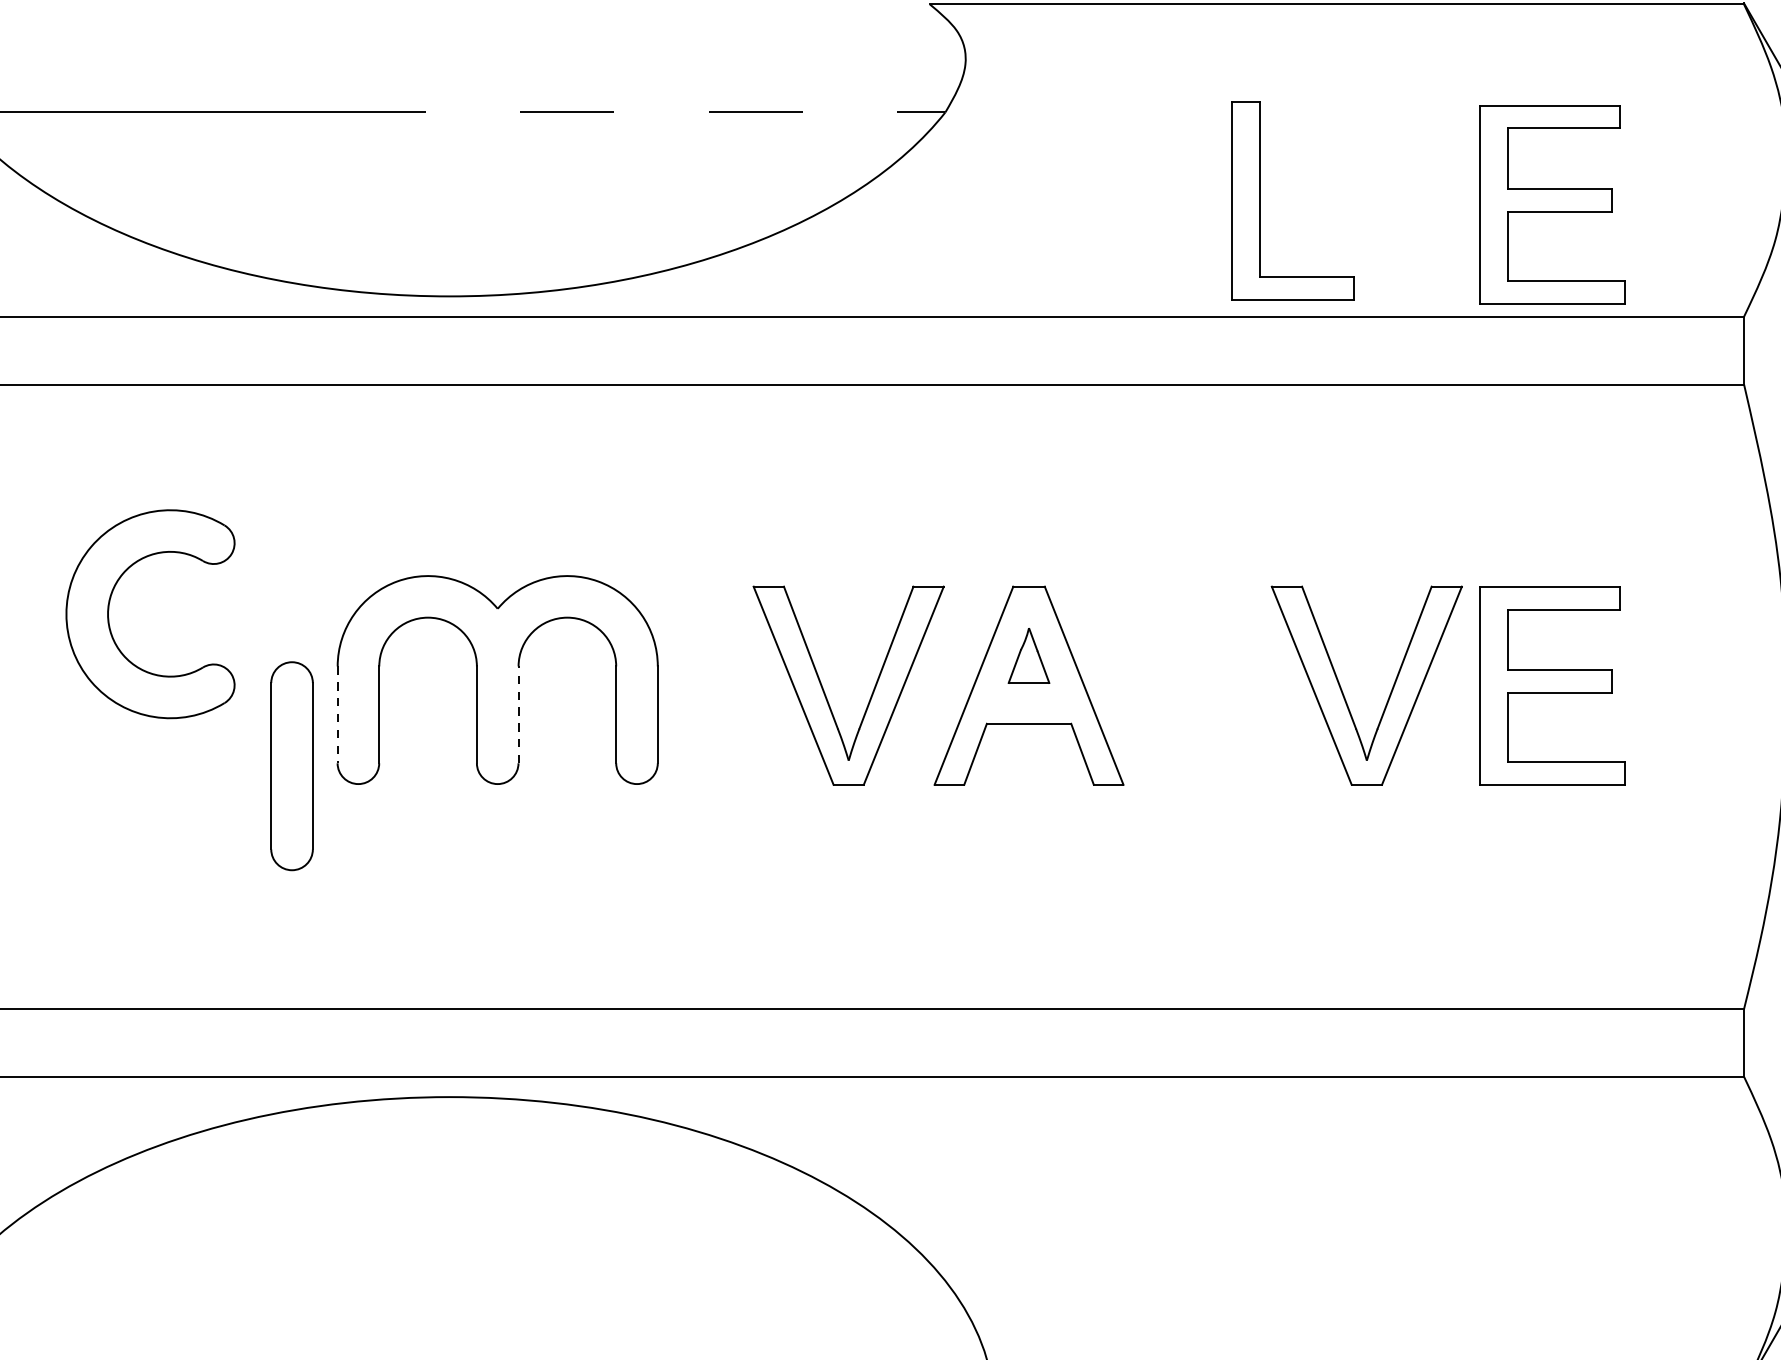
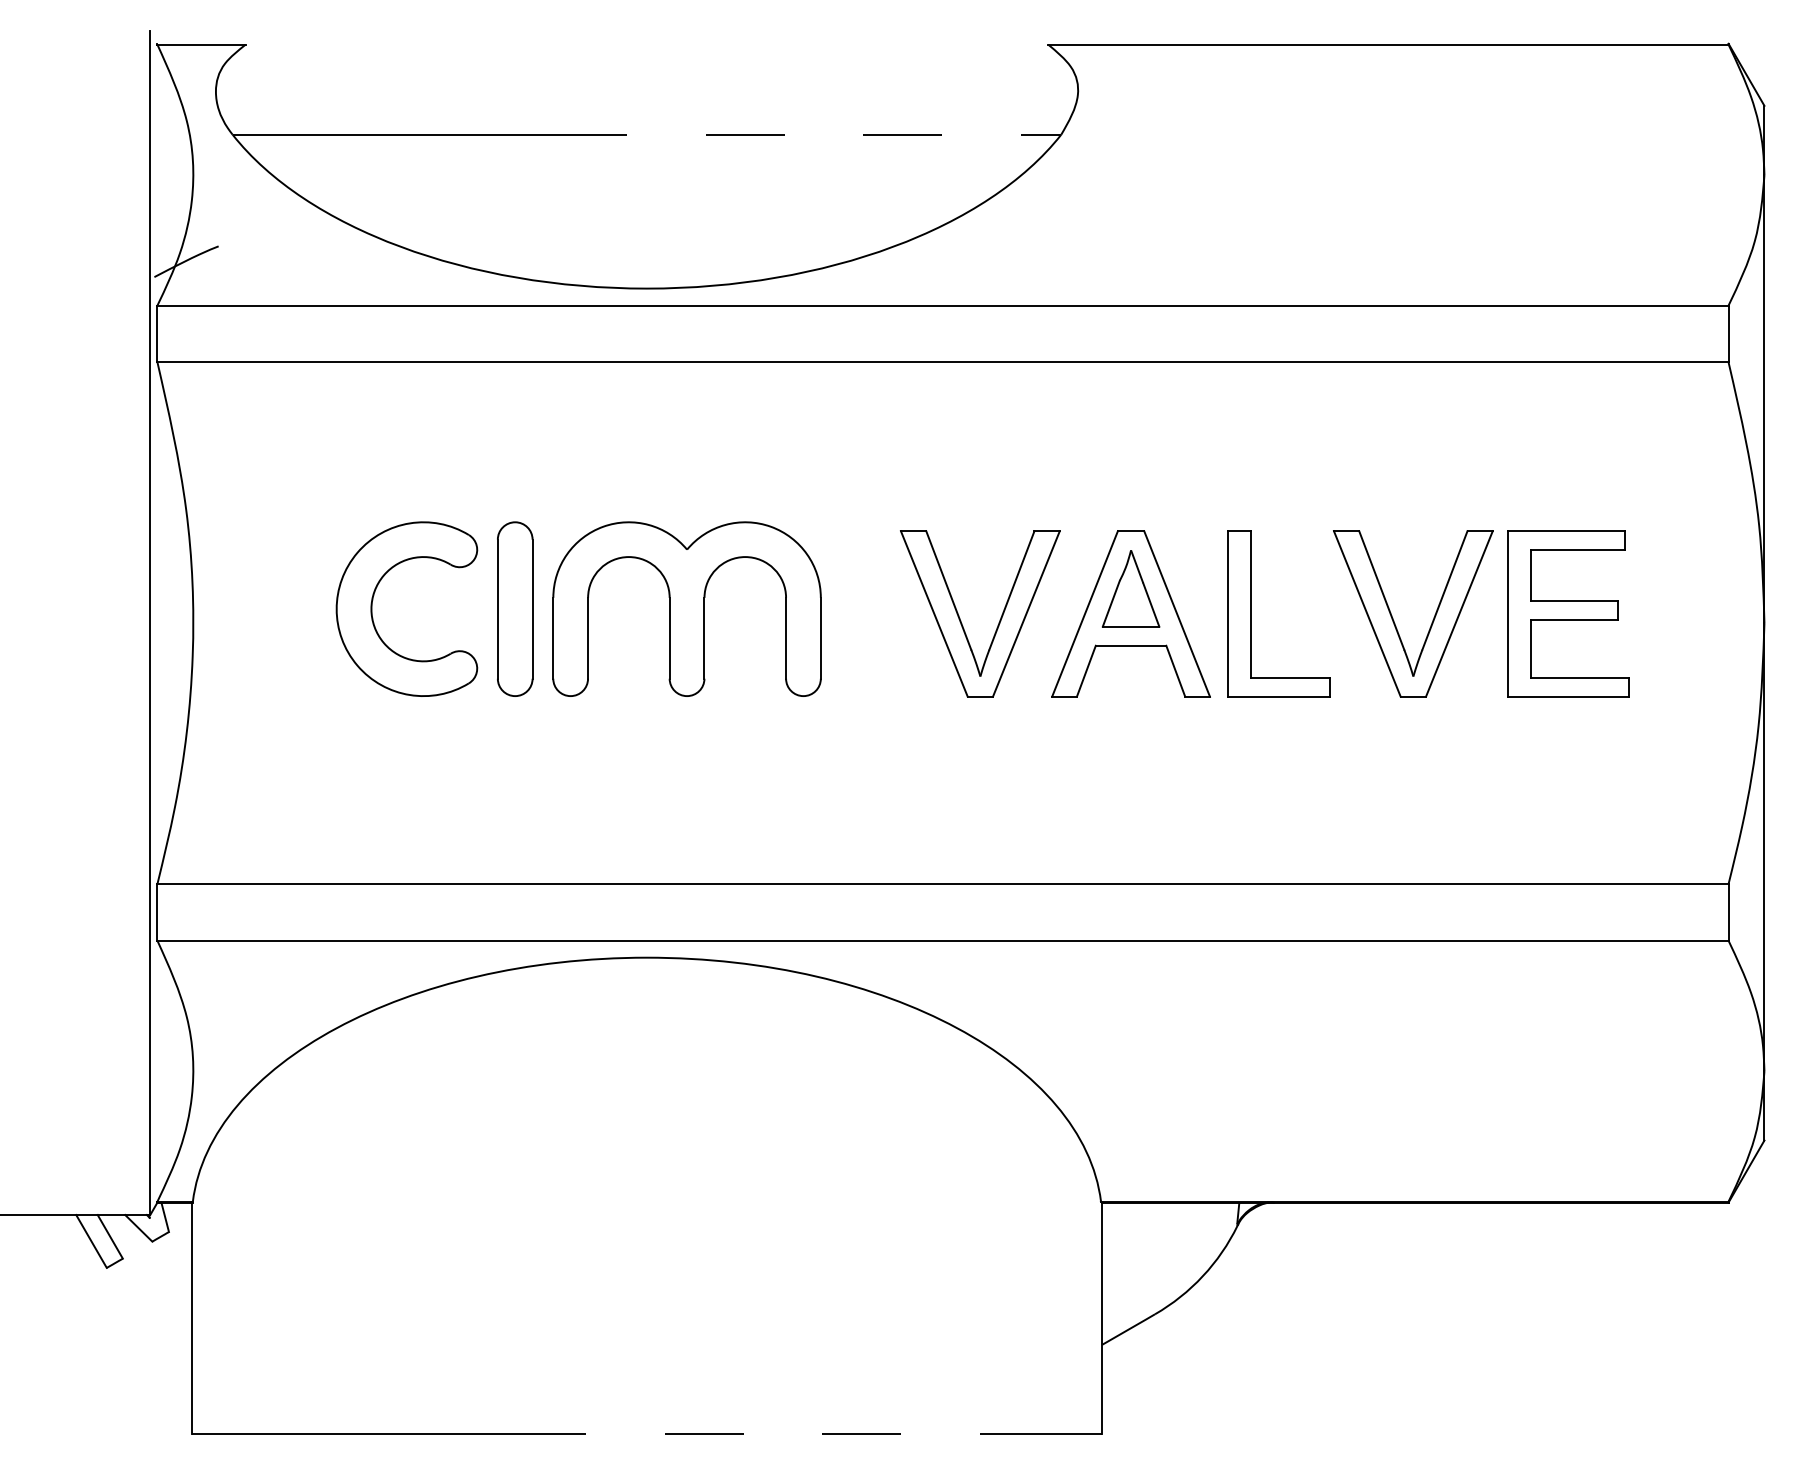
part: (1260, 200) -> (1251, 613), moved
part: (1552, 204) -> (1568, 211), removed
part: (110, 603) -> (373, 600), moved
part: (1028, 655) -> (1130, 588), size x1.67
line: (518, 713) -> (704, 637), dashed -> solid
line: (337, 715) -> (553, 638), dashed -> solid
part: (292, 765) -> (515, 608), moved

